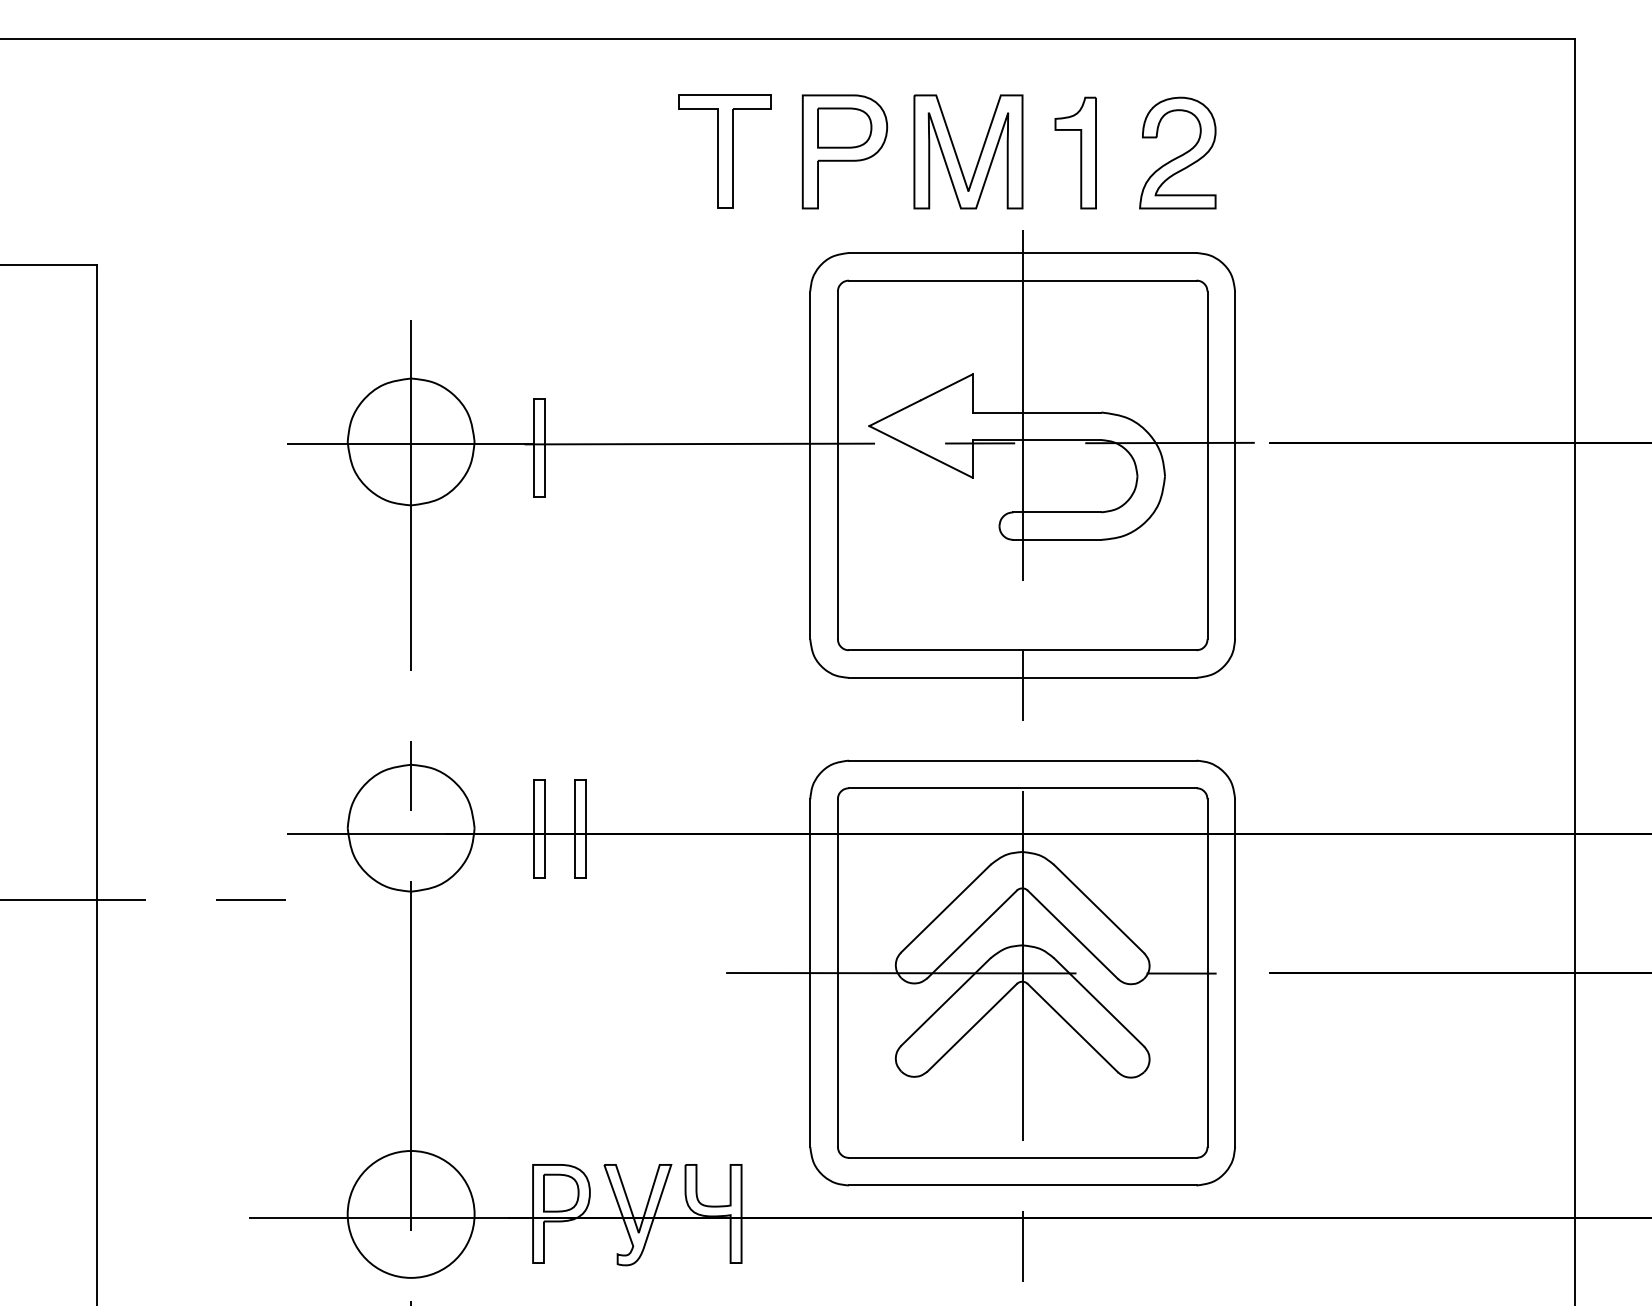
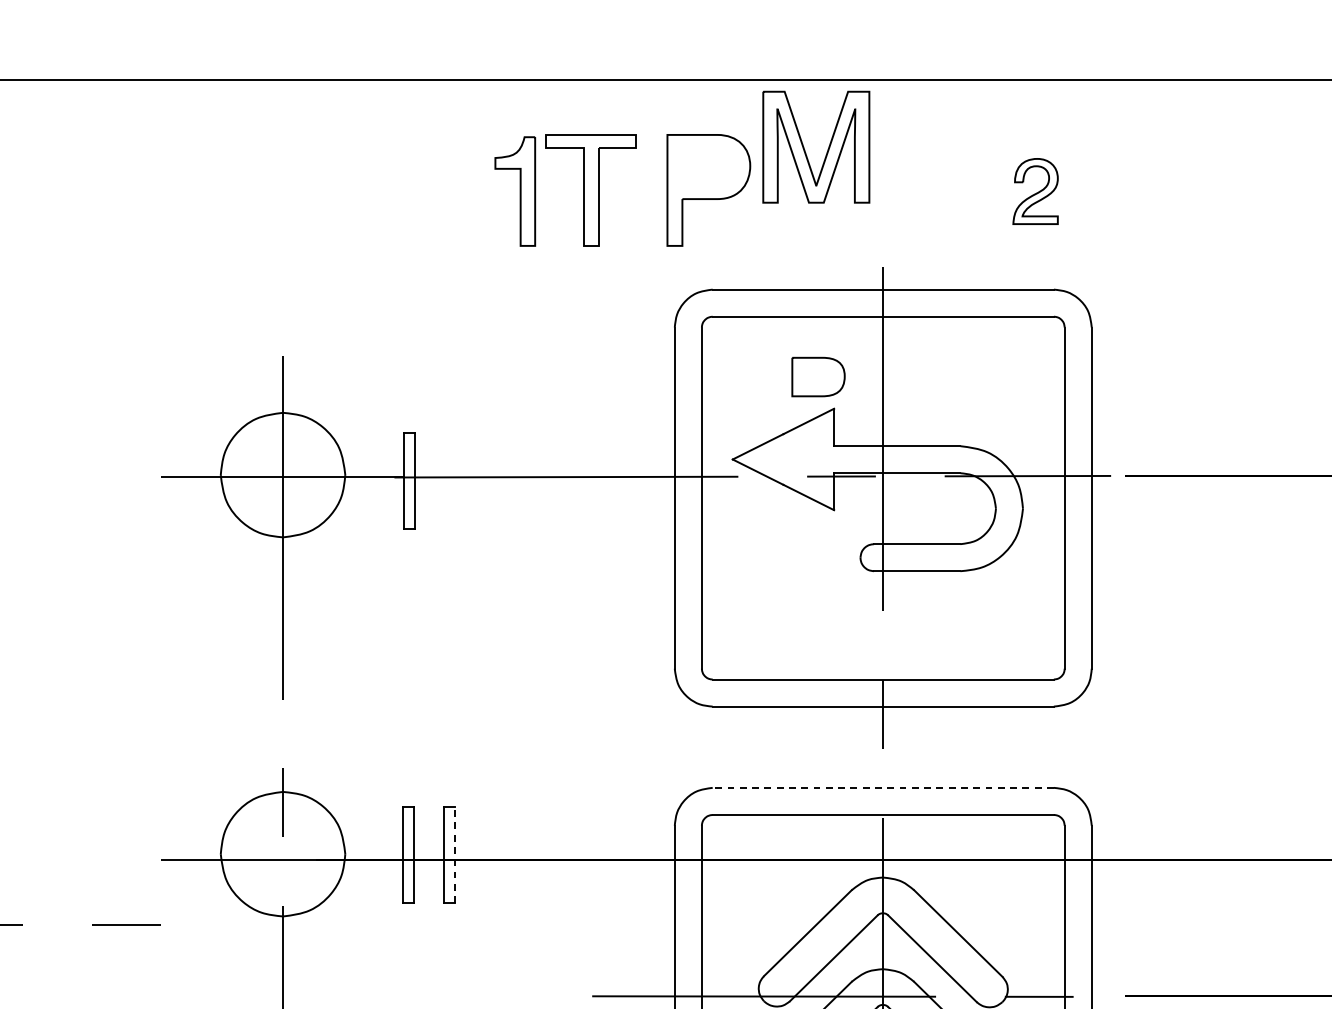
part: (844, 127) -> (818, 376), moved
part: (1075, 152) -> (515, 190), moved
part: (1177, 152) -> (1035, 190), size x0.6
part: (957, 155) -> (805, 150), moved
line: (1022, 760) -> (883, 787), solid -> dashed
line: (585, 828) -> (454, 854), solid -> dashed

